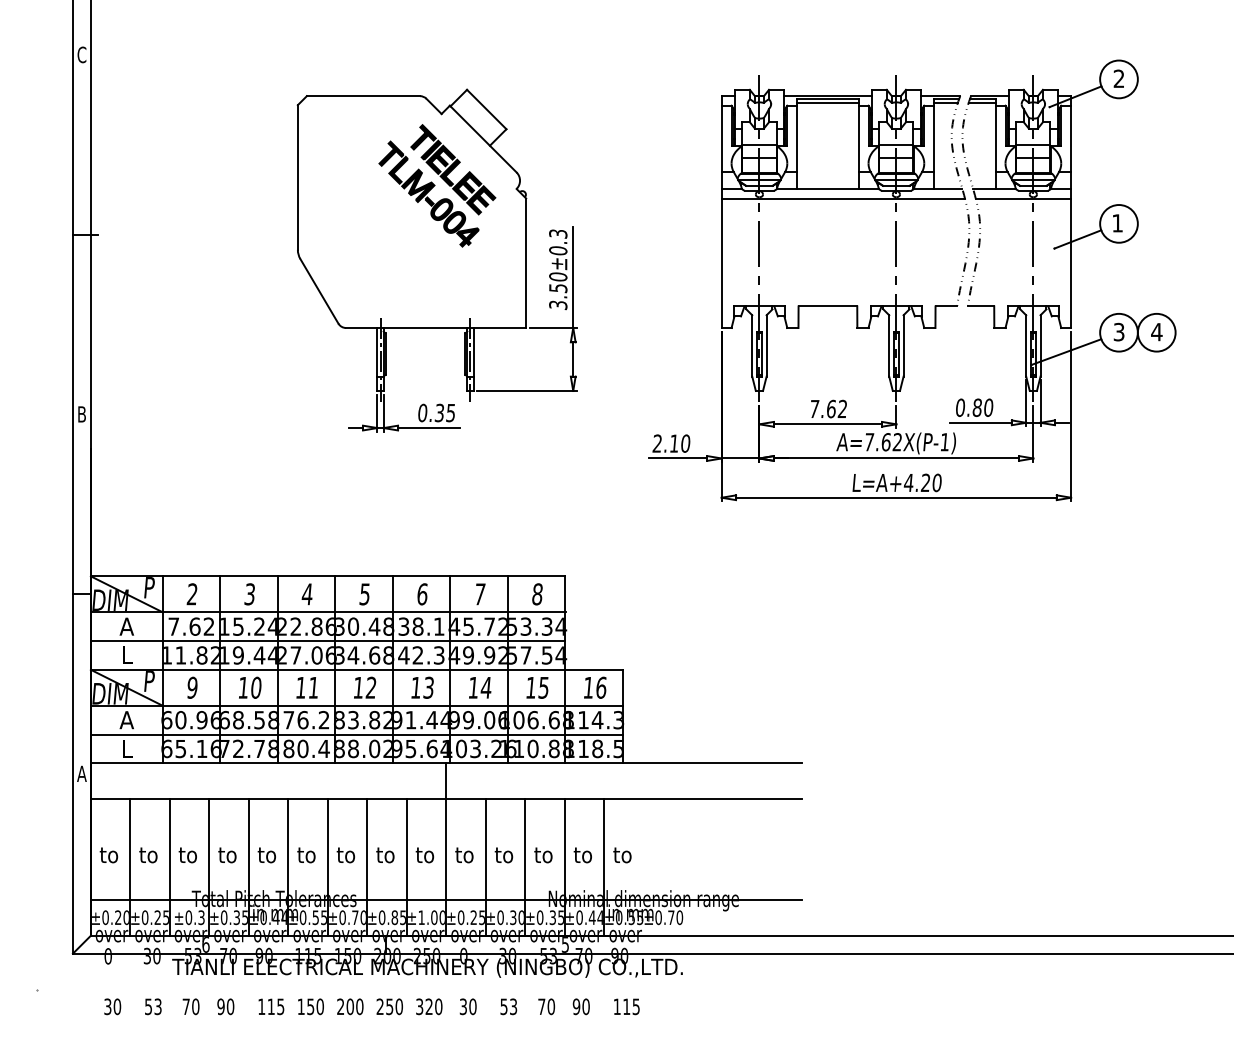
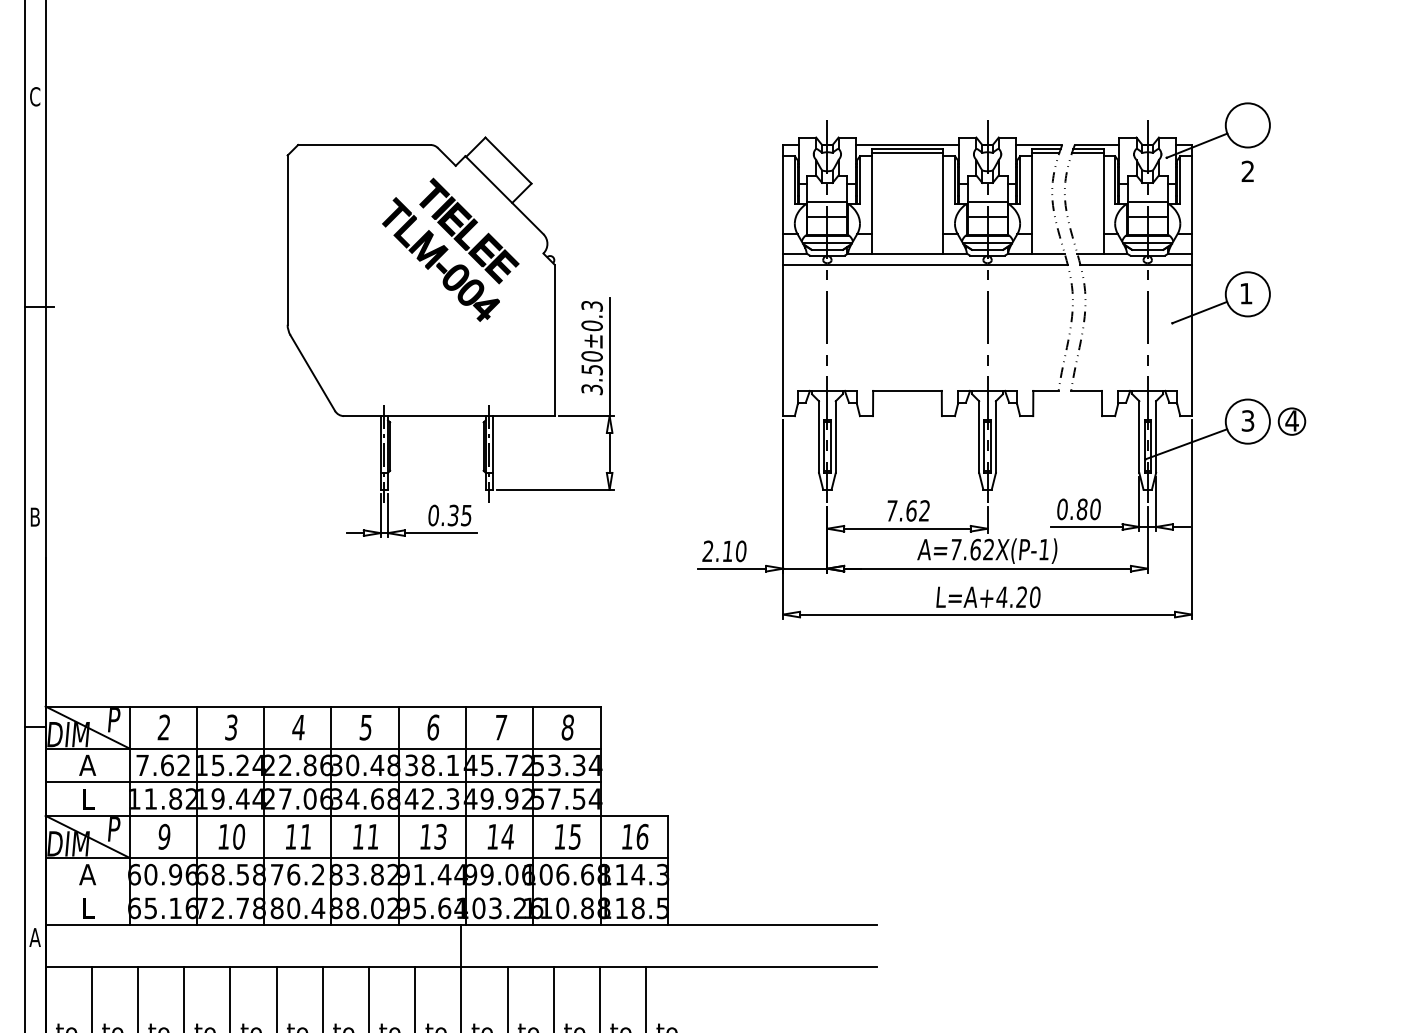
text: (1118, 78) -> (1247, 171), moved
circle: (1156, 332) -> (1291, 421), size x0.6
text: (370, 687) -> (372, 836), 12 -> 11
line: (356, 734) -> (356, 891), removed

